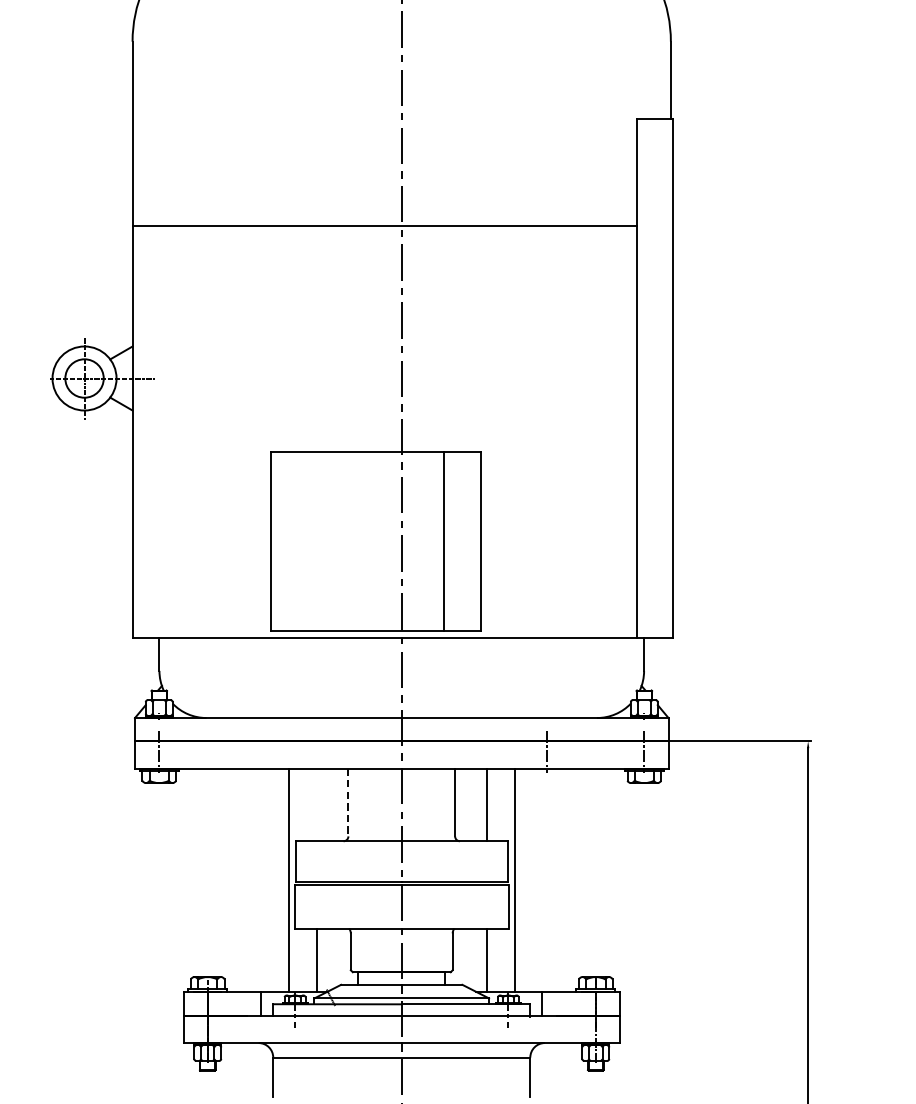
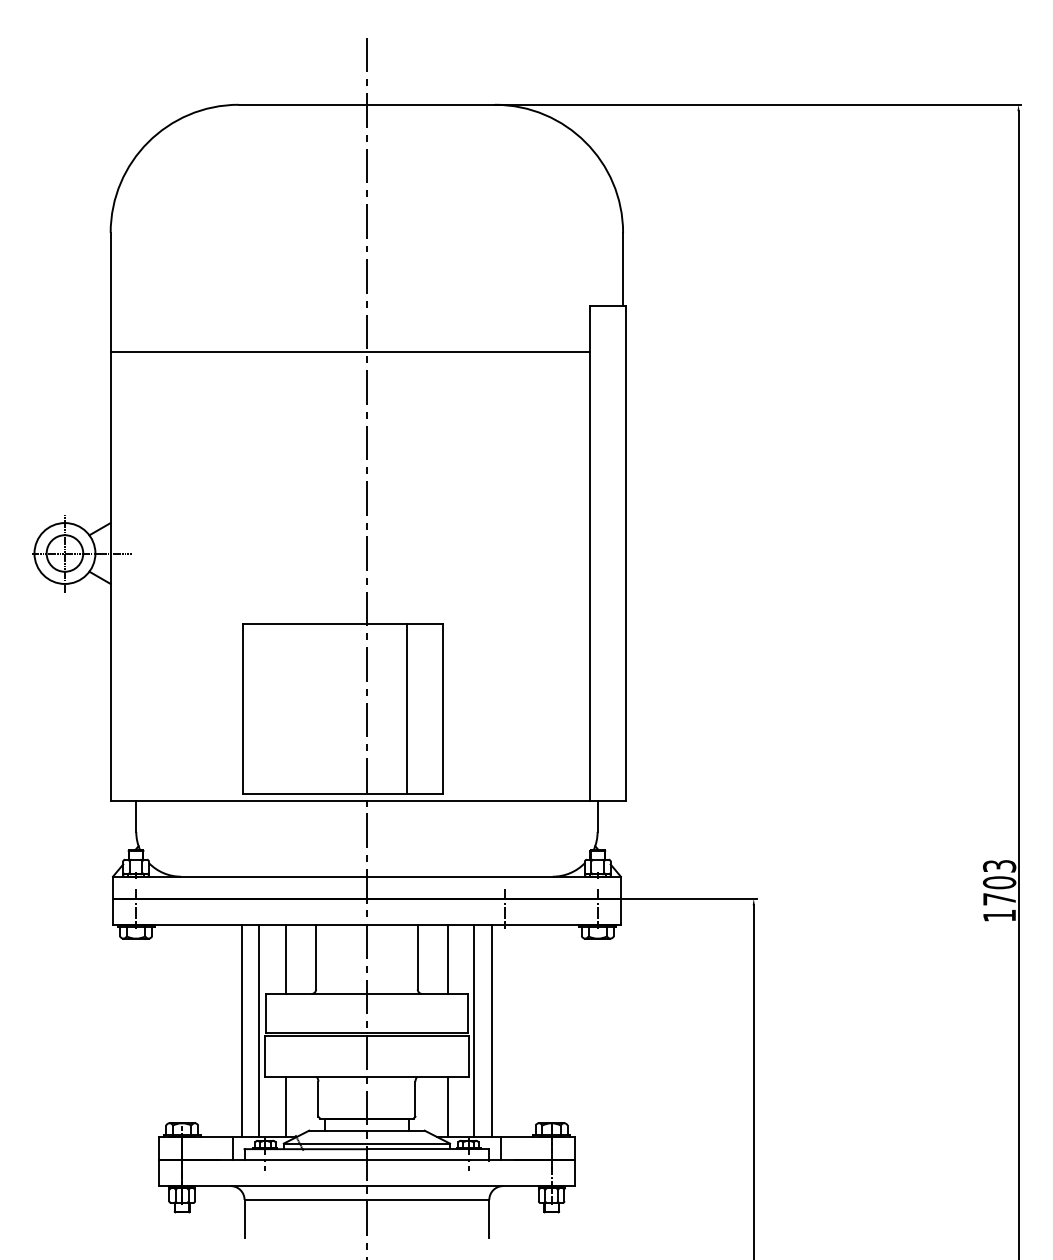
line: (384, 226) -> (350, 352), moved
line: (348, 802) -> (316, 957), dashed -> solid
line: (316, 805) -> (285, 959), added
line: (270, 879) -> (241, 1030), added
line: (533, 879) -> (492, 1030), added

